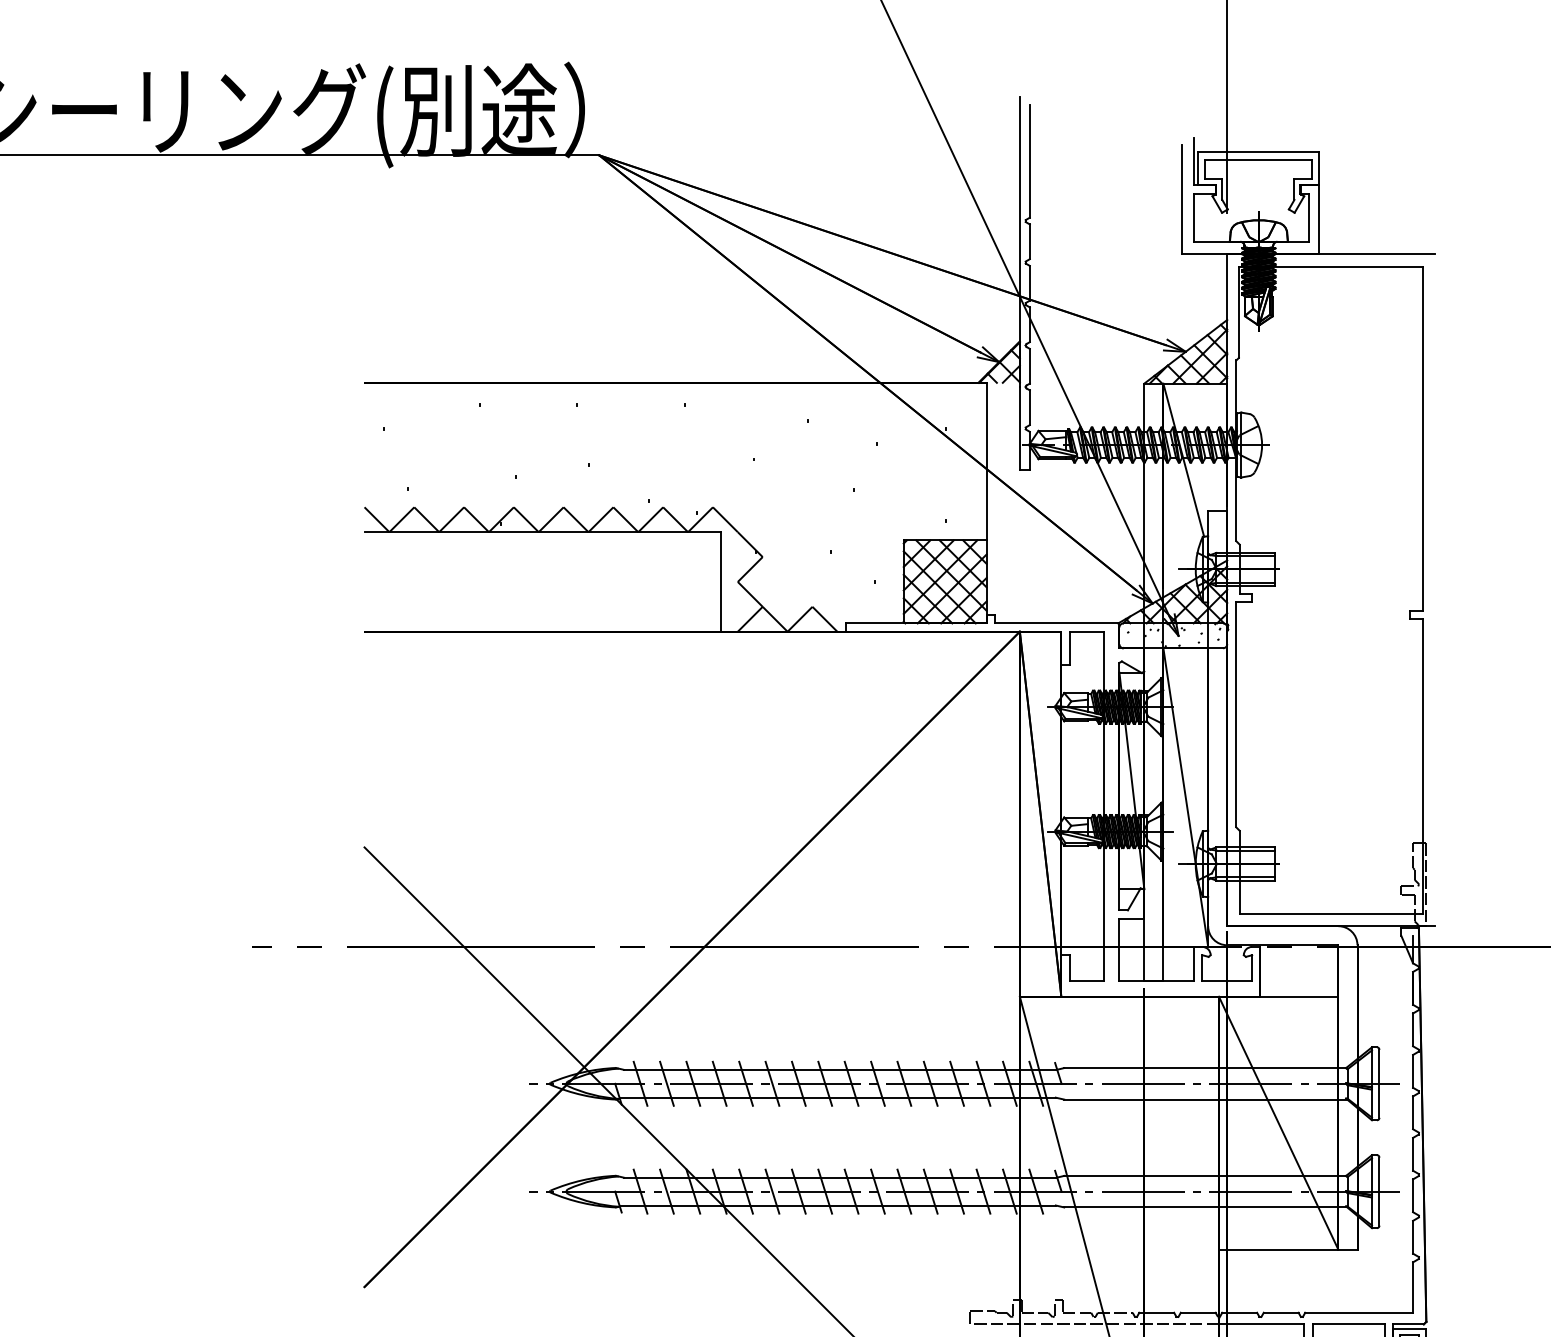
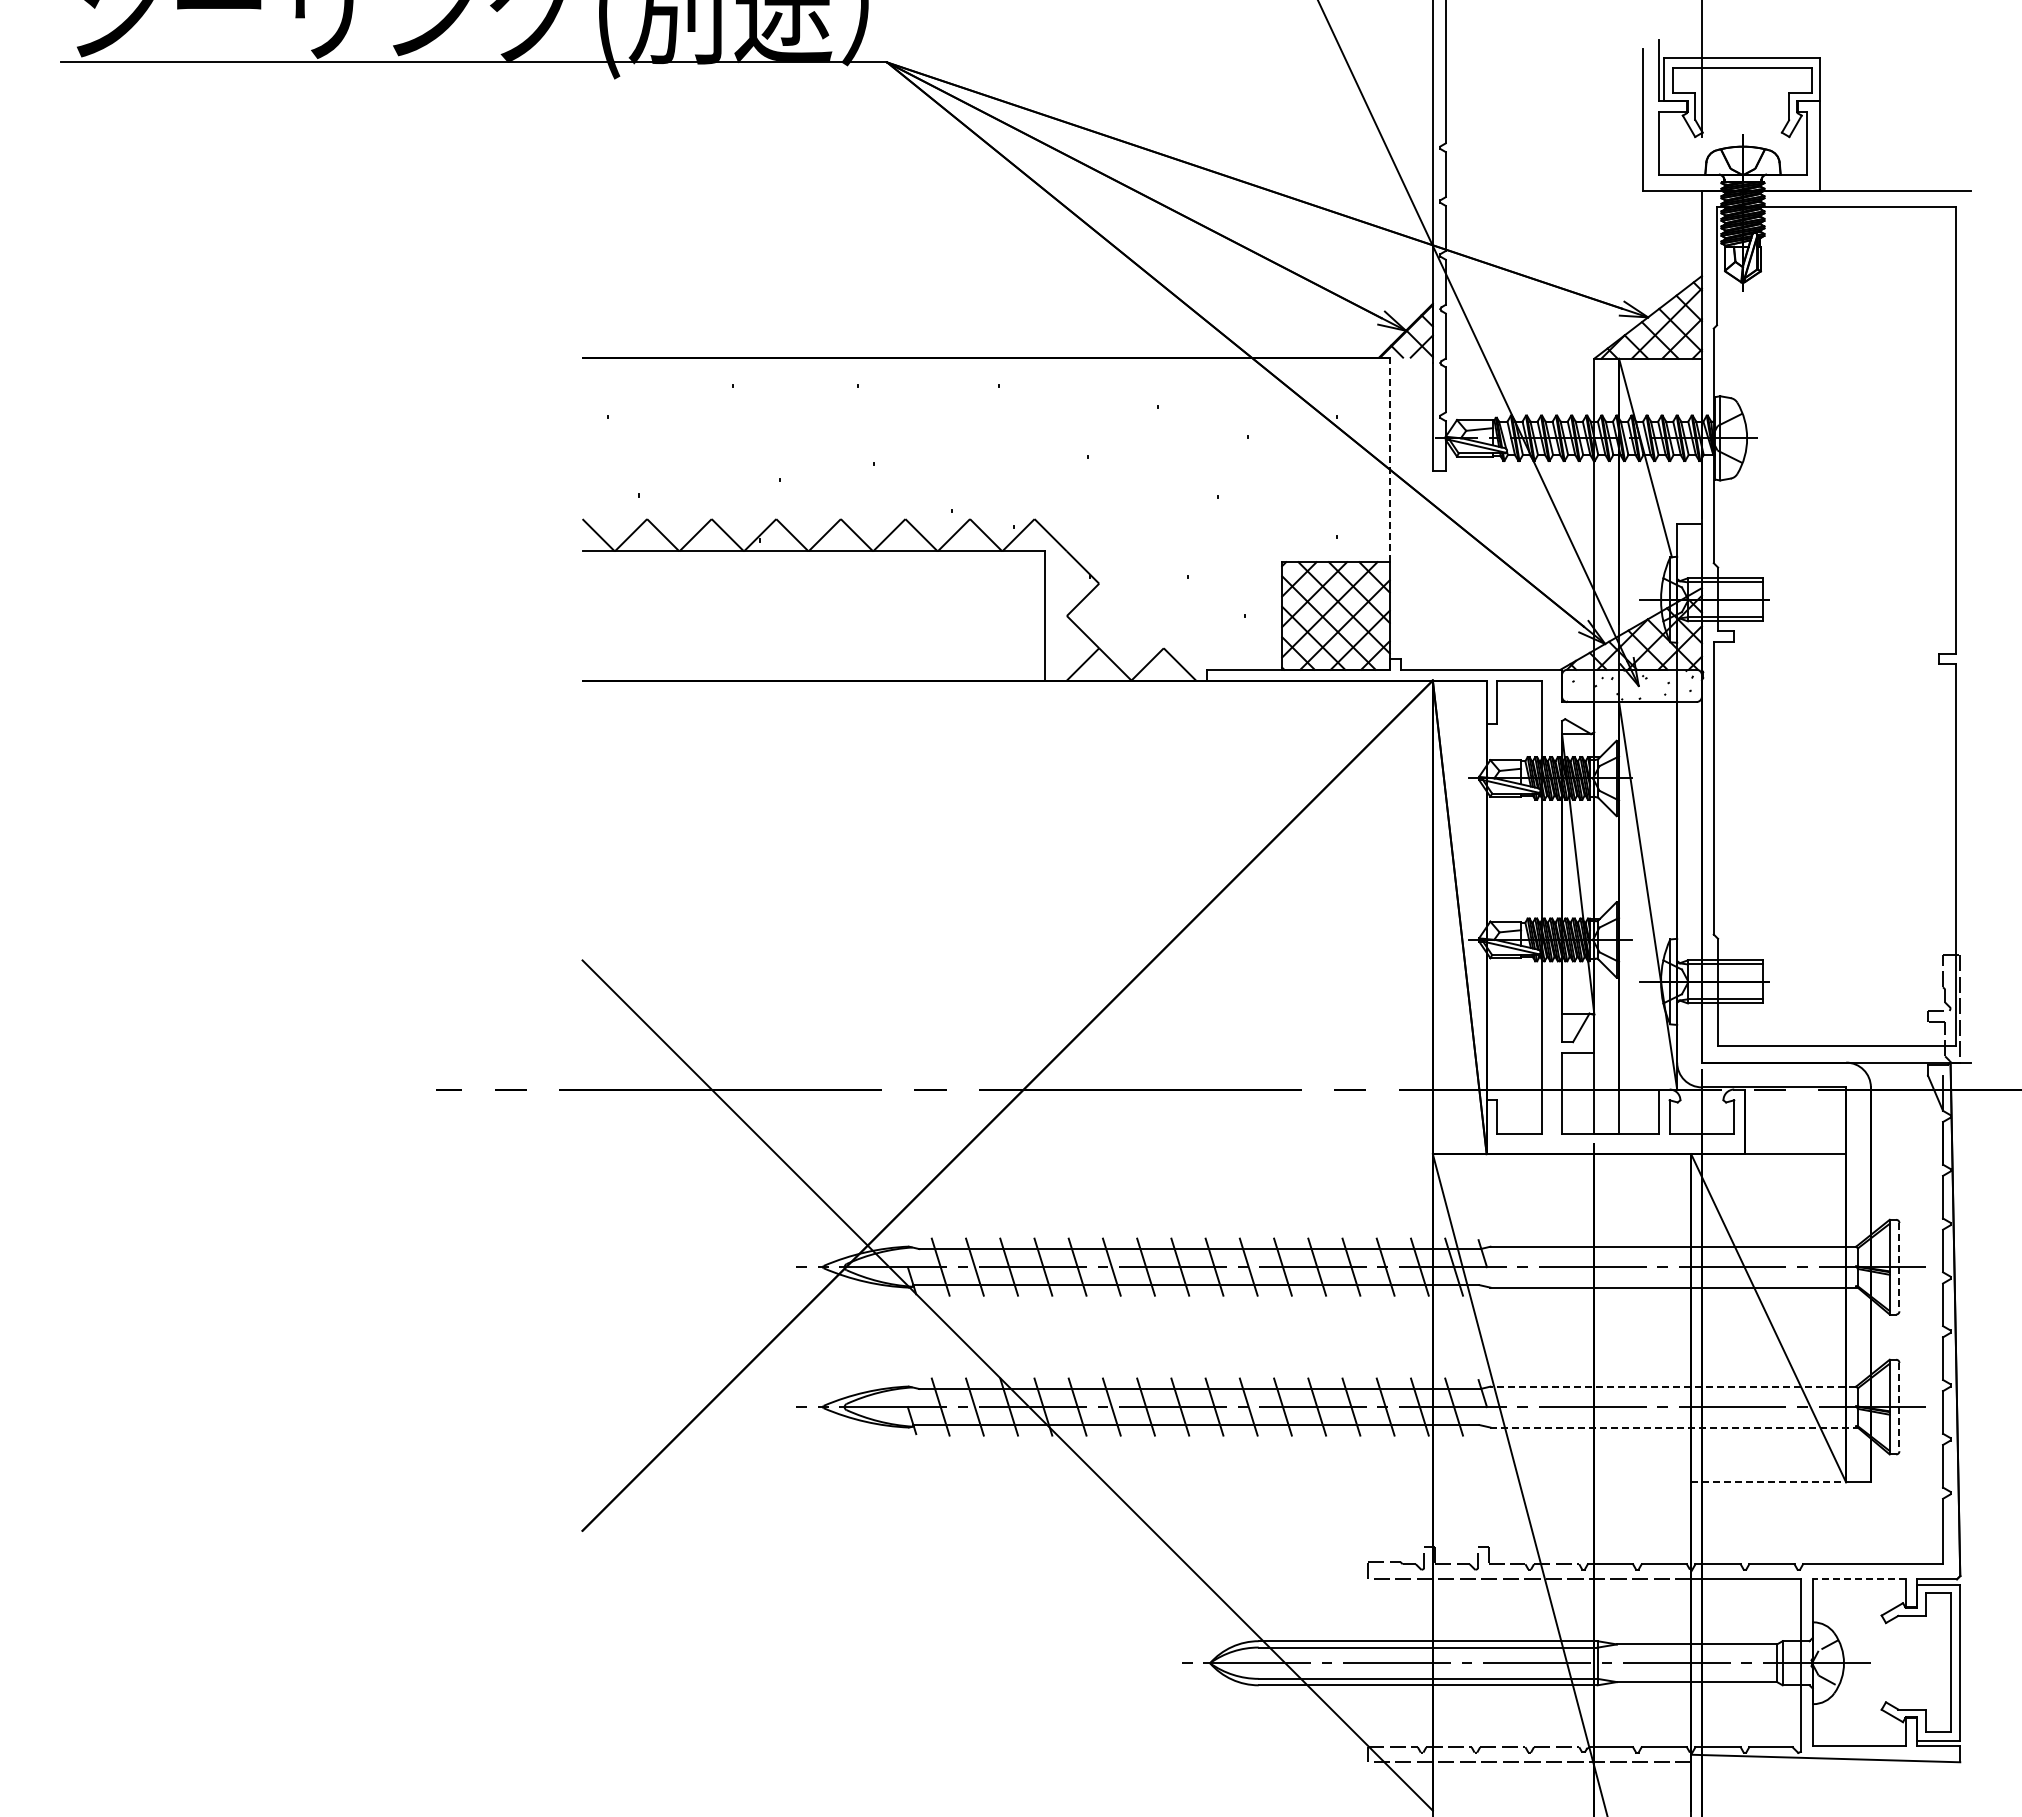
line: (986, 461) -> (1389, 459), solid -> dashed
line: (1379, 1084) -> (1899, 1267), solid -> dashed
line: (1205, 1175) -> (1673, 1386), solid -> dashed
line: (1379, 1191) -> (1899, 1407), solid -> dashed
line: (1206, 1207) -> (1674, 1427), solid -> dashed
line: (1279, 1249) -> (1769, 1482), solid -> dashed
line: (1348, 1324) -> (1859, 1579), solid -> dashed

